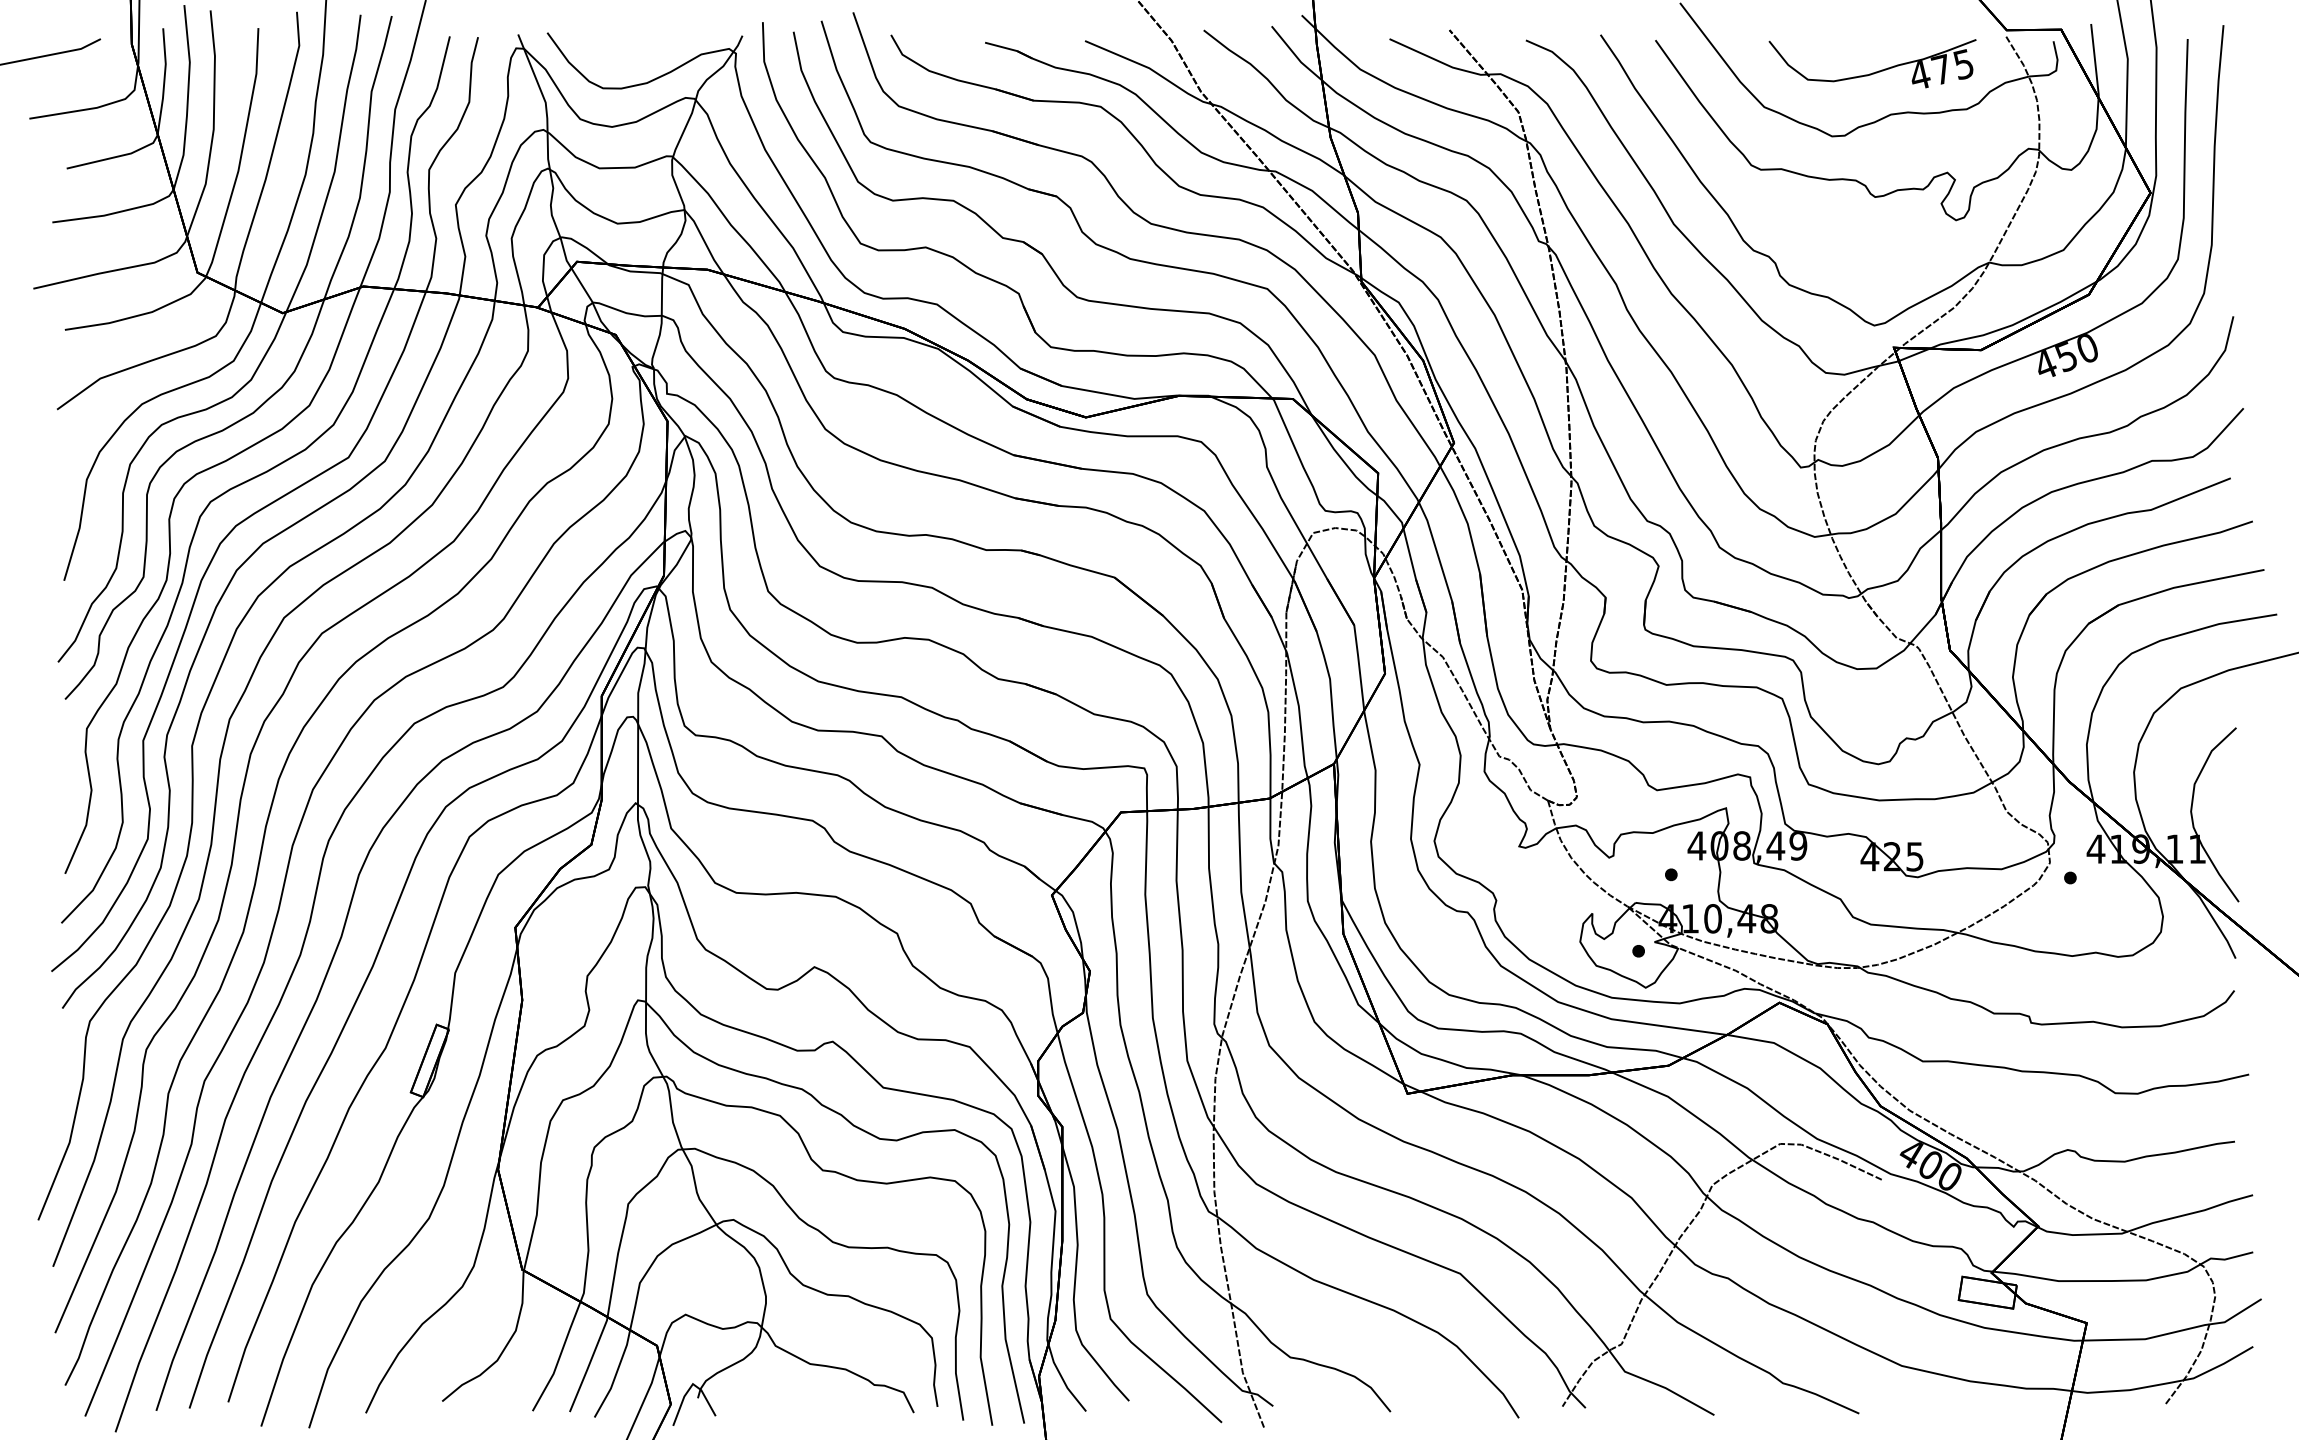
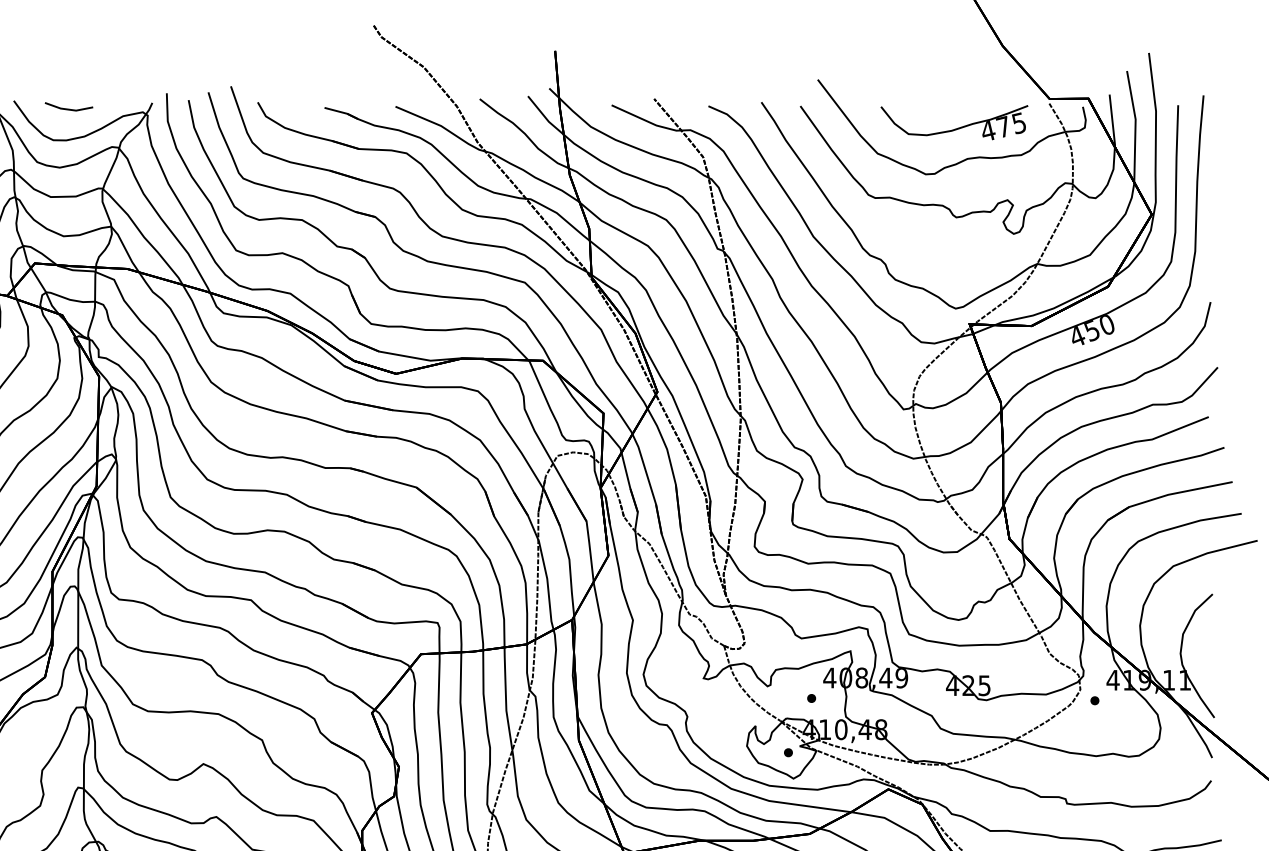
line: (625, 44) -> (69, 109), added

